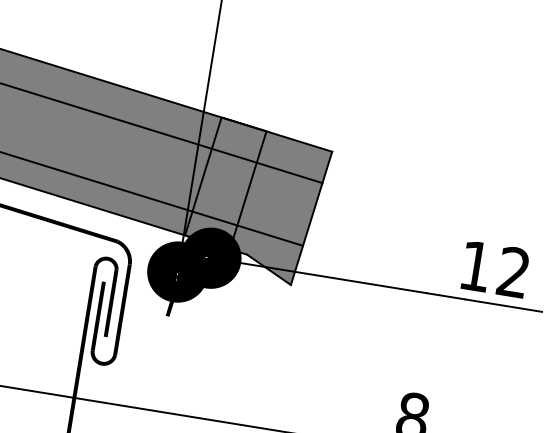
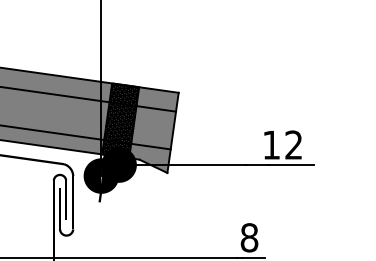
hatch: (225, 182) -> (120, 120), added

